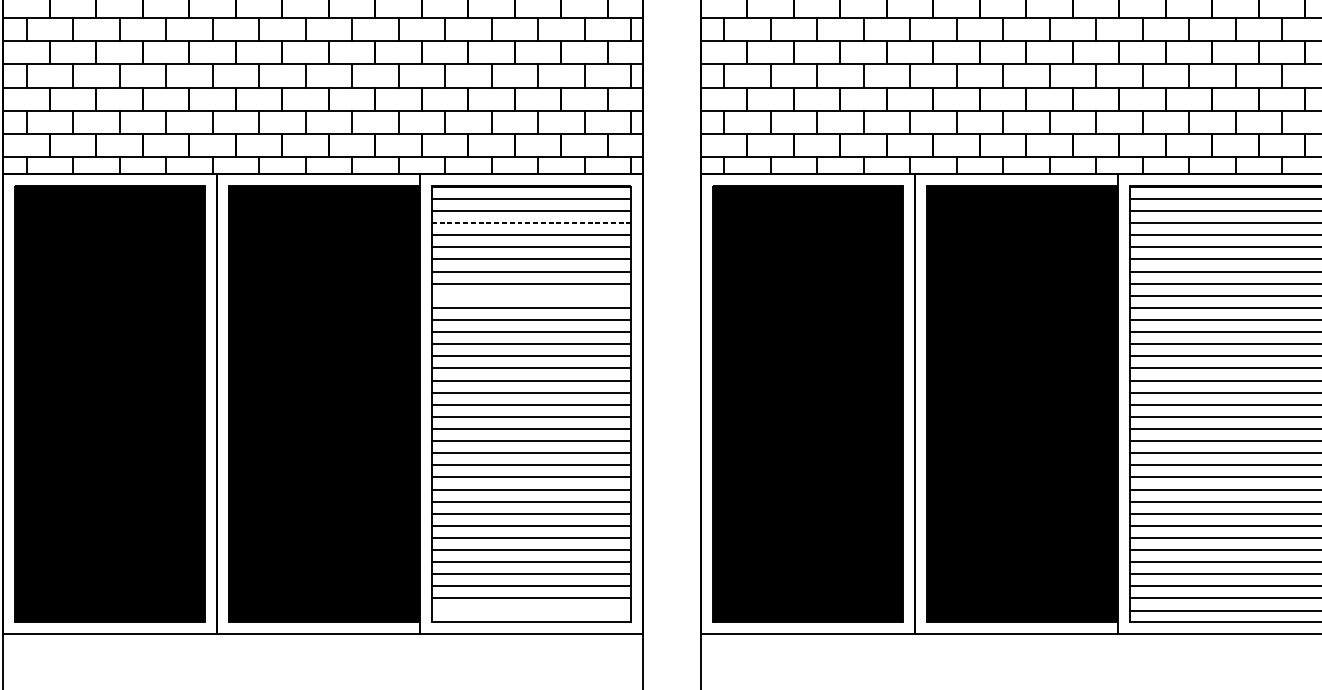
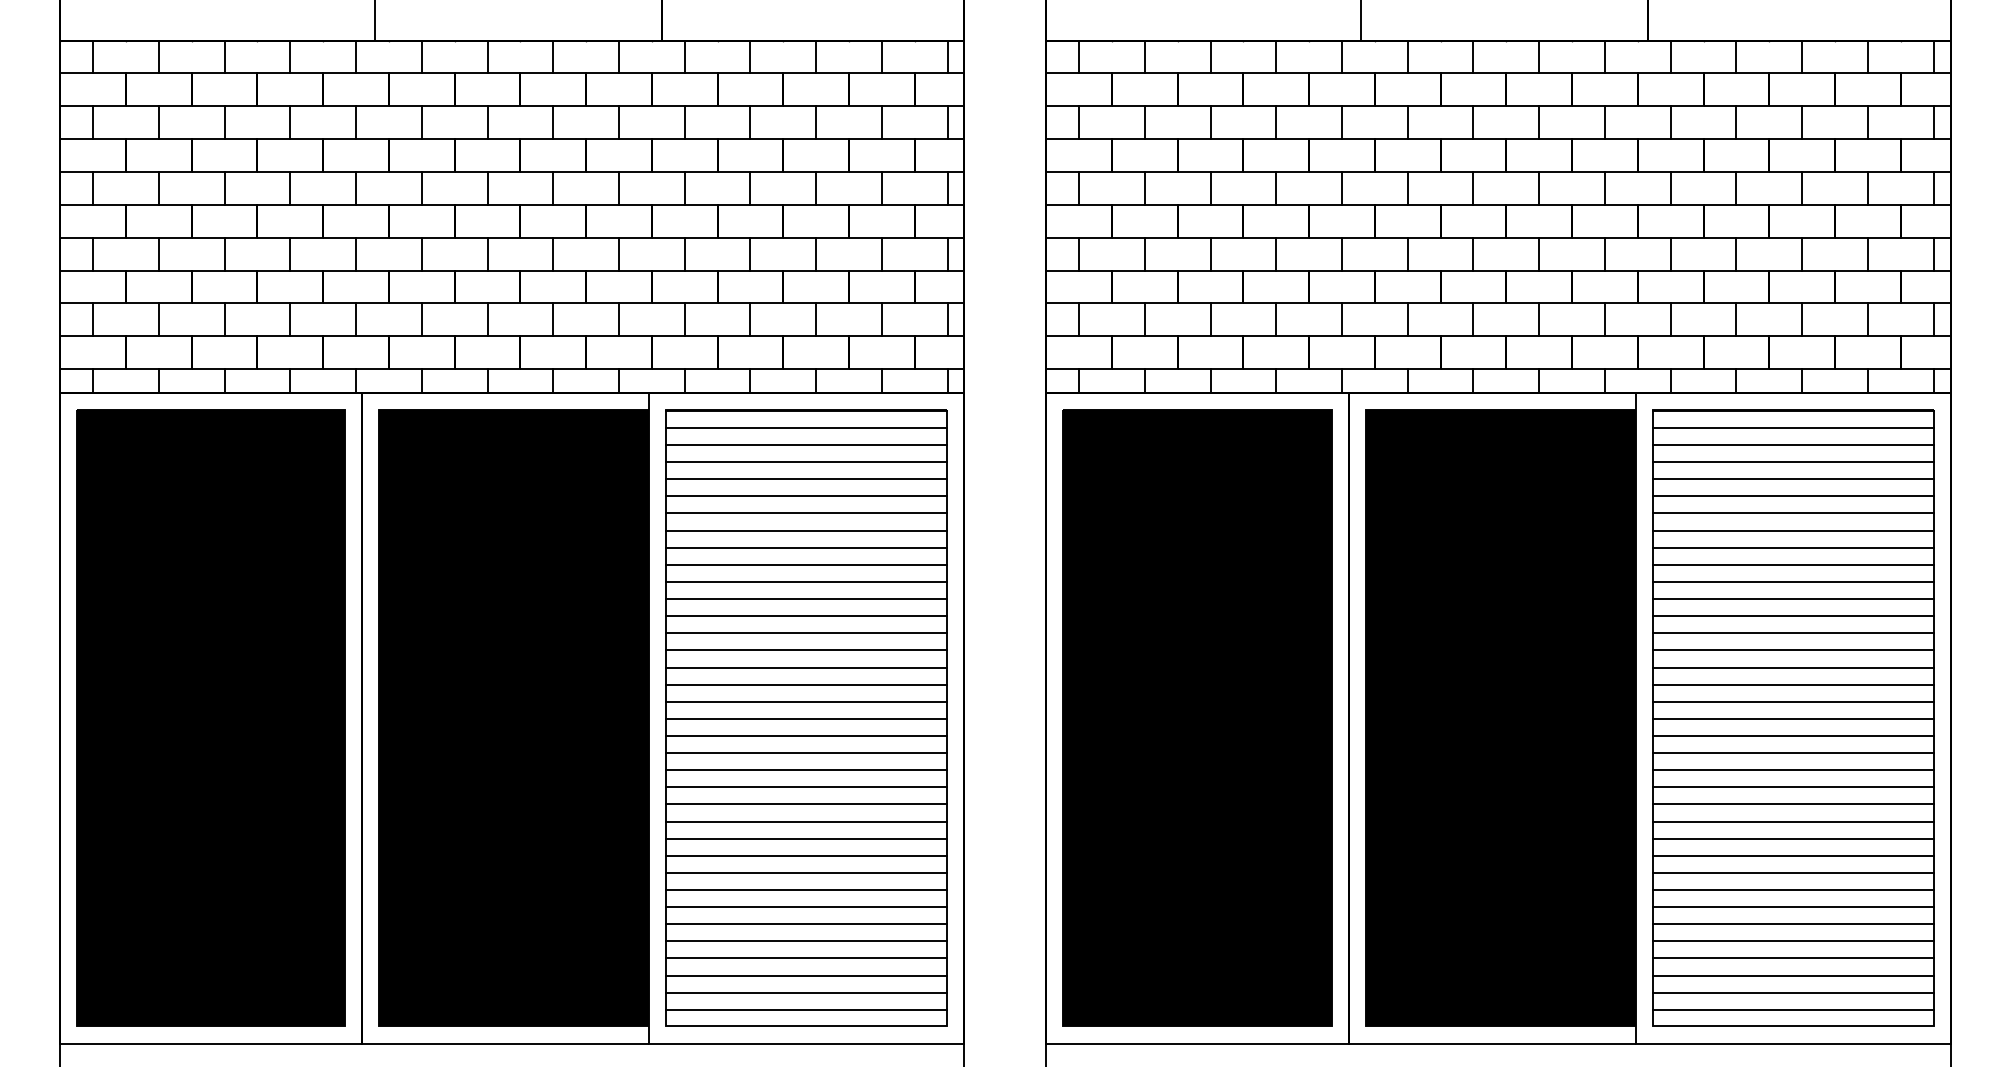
line: (531, 223) -> (807, 462), dashed -> solid
line: (531, 295) -> (806, 564), added
line: (531, 610) -> (806, 1009), added

